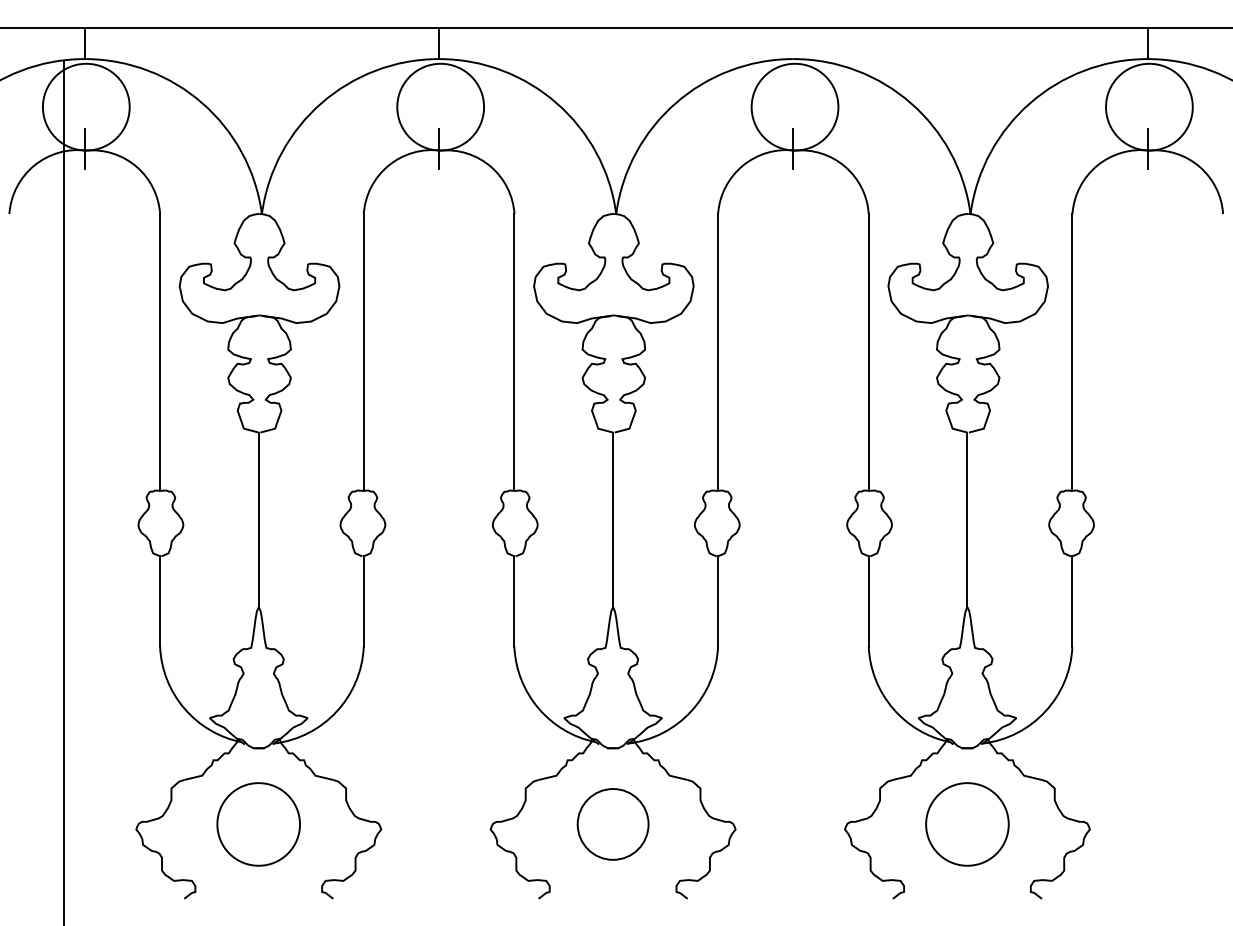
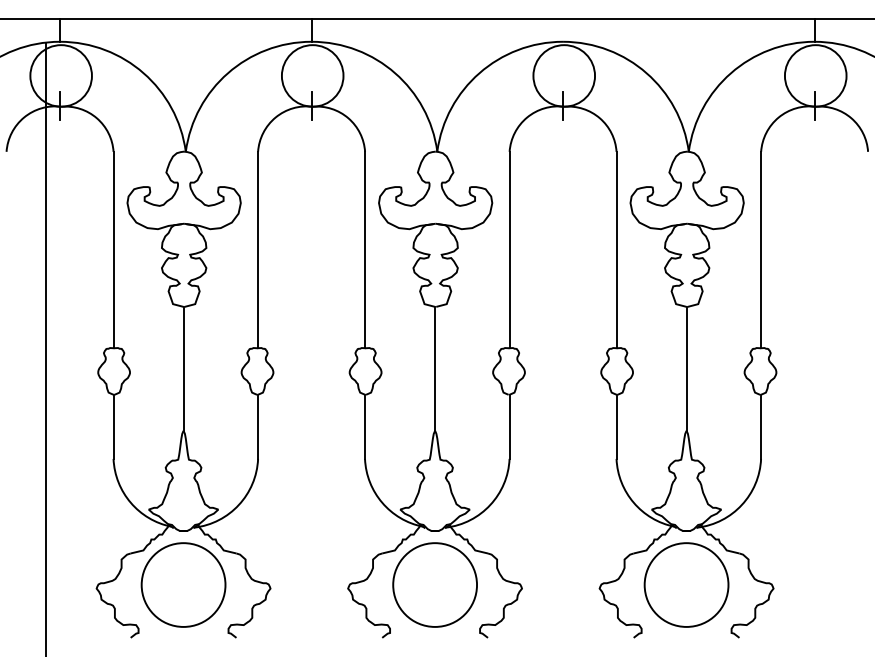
circle: (258, 824) -> (183, 585), size x1.43
circle: (613, 824) -> (435, 585), size x1.67
circle: (967, 824) -> (686, 585), size x1.43

